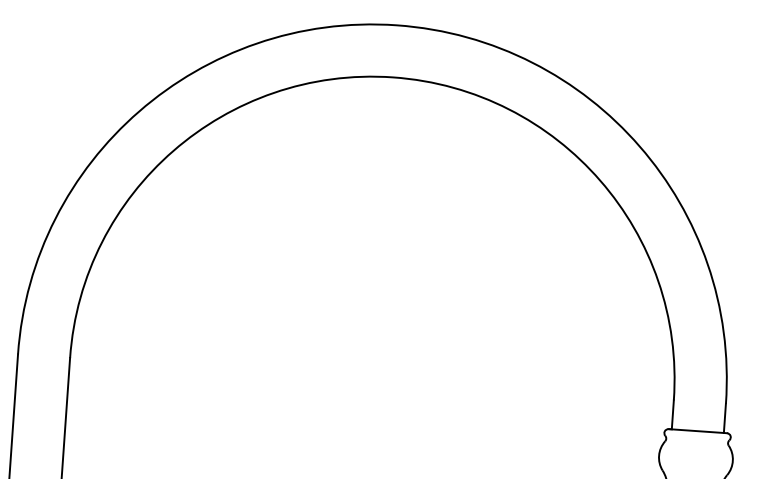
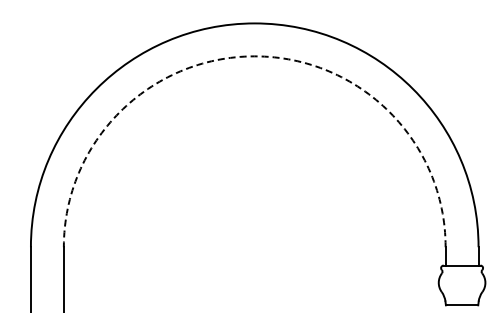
arc: (392, 77) -> (254, 56), solid -> dashed

